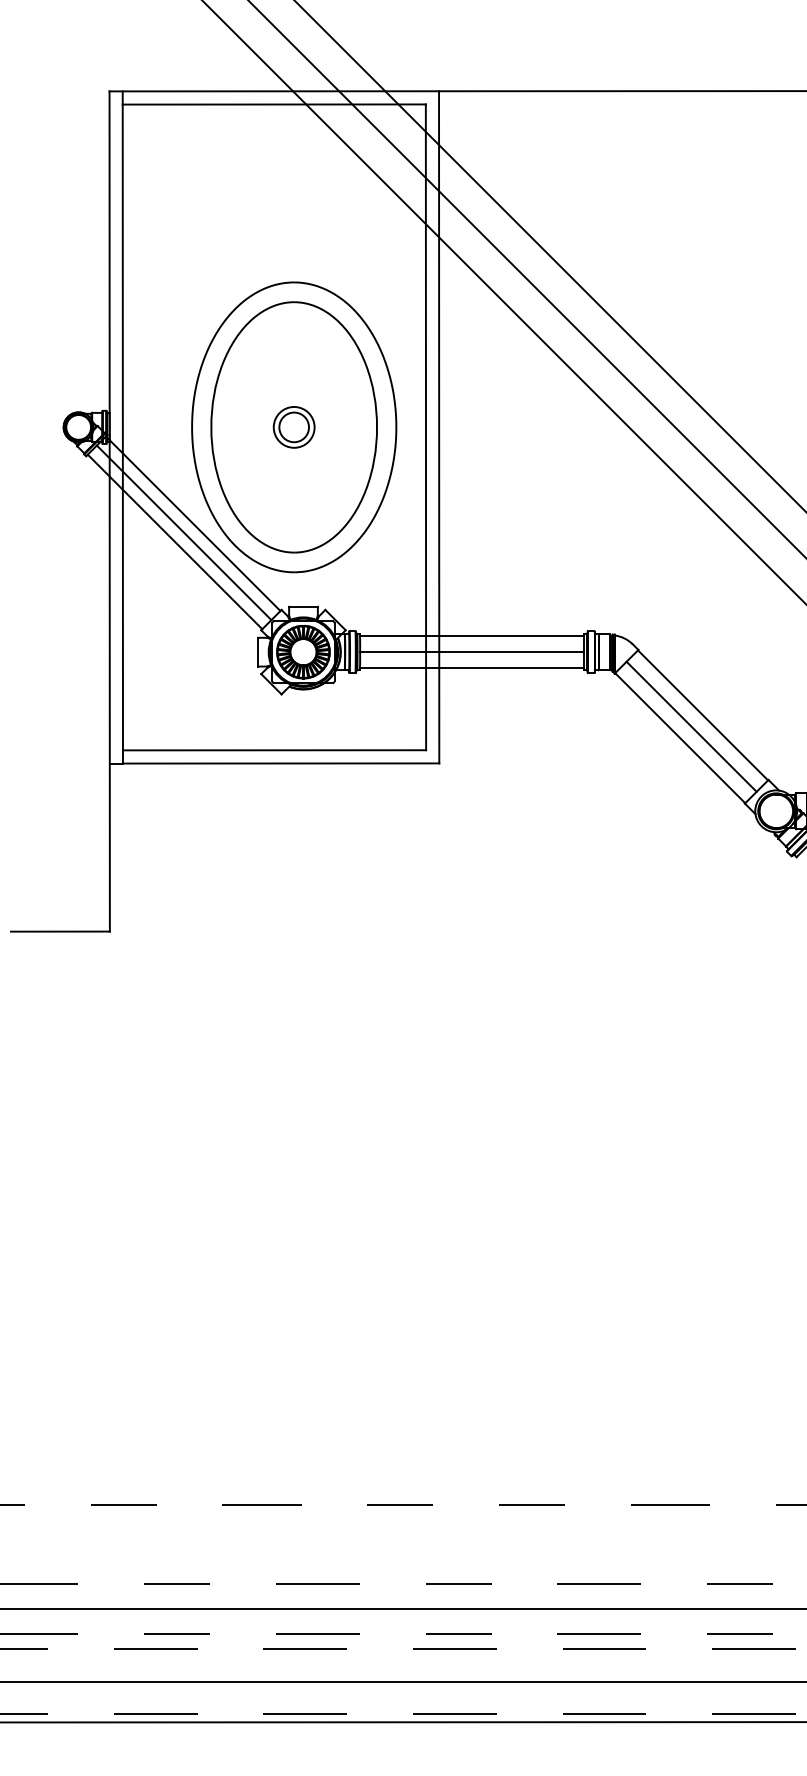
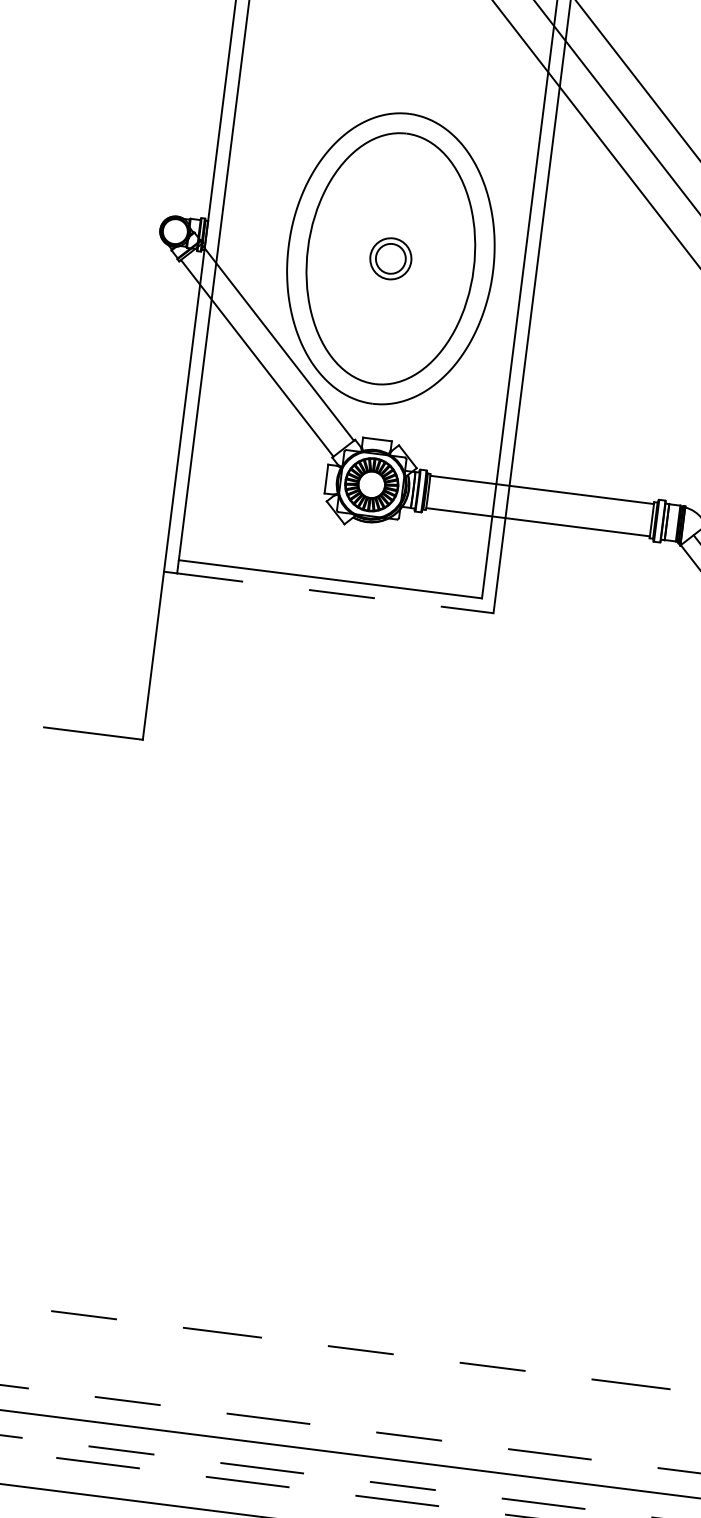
line: (183, 532) -> (266, 349), removed
line: (471, 652) -> (539, 506), removed
line: (281, 763) -> (335, 593), solid -> dashed

